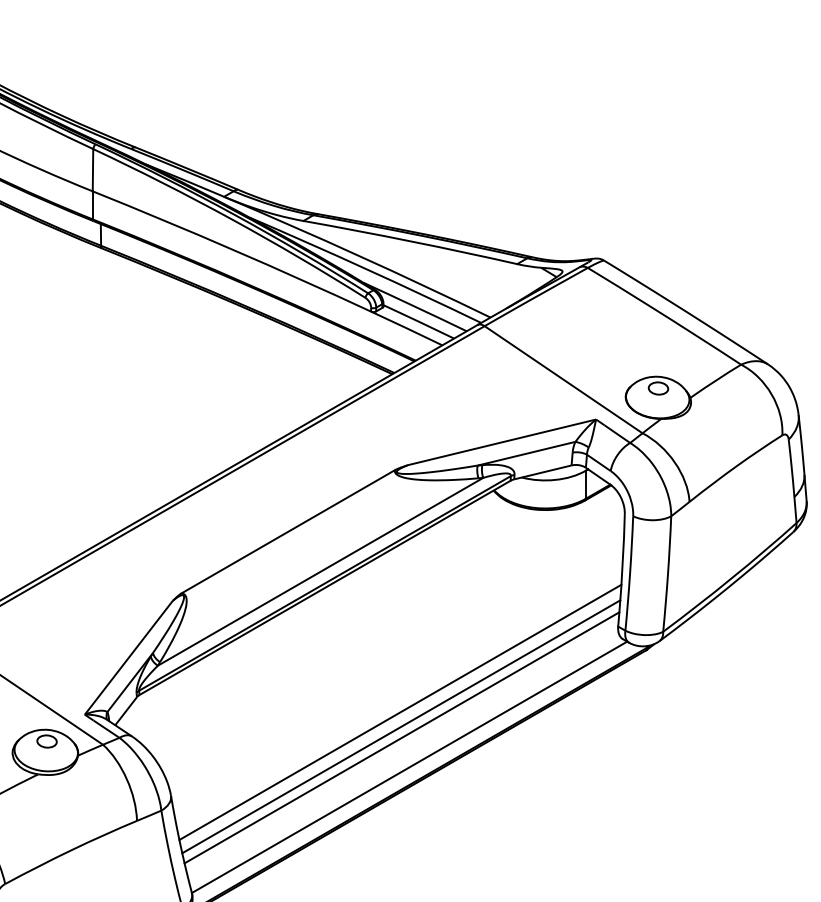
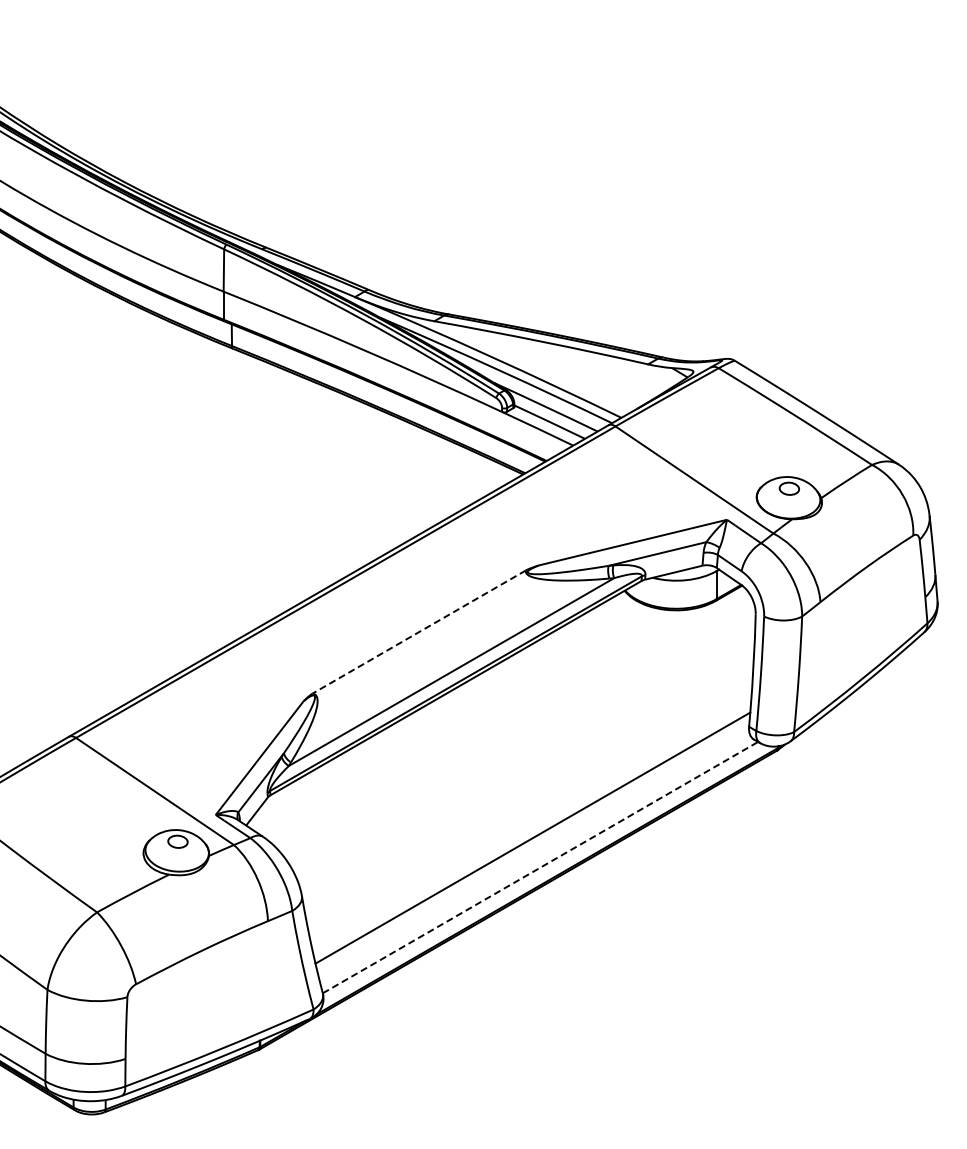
line: (287, 532) -> (418, 632), solid -> dashed
line: (400, 712) -> (531, 812), removed
line: (401, 726) -> (532, 826), removed
line: (409, 767) -> (540, 867), solid -> dashed

